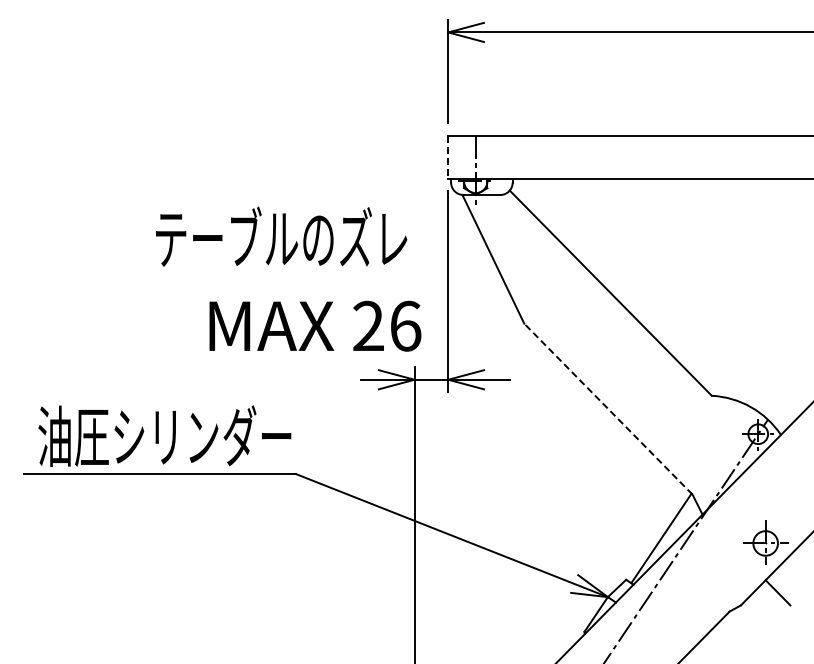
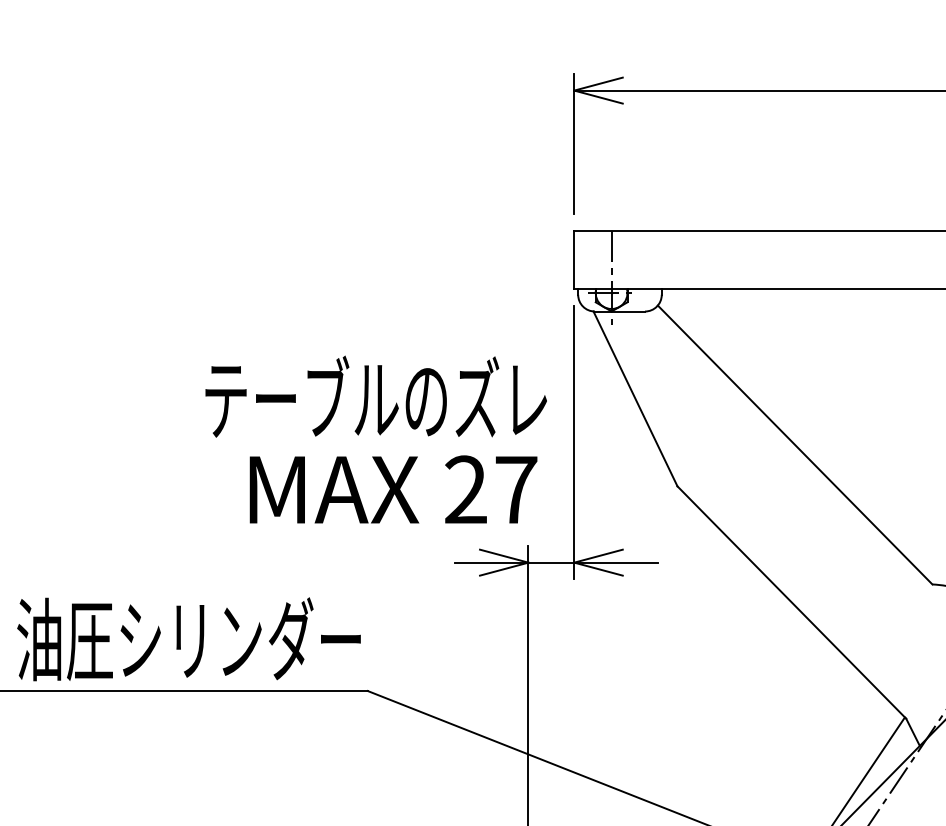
line: (448, 157) -> (574, 260), dashed -> solid
text: (281, 236) -> (376, 396), moved
text: (405, 325) -> (516, 488), 26 -> 27
line: (608, 409) -> (792, 603), dashed -> solid

